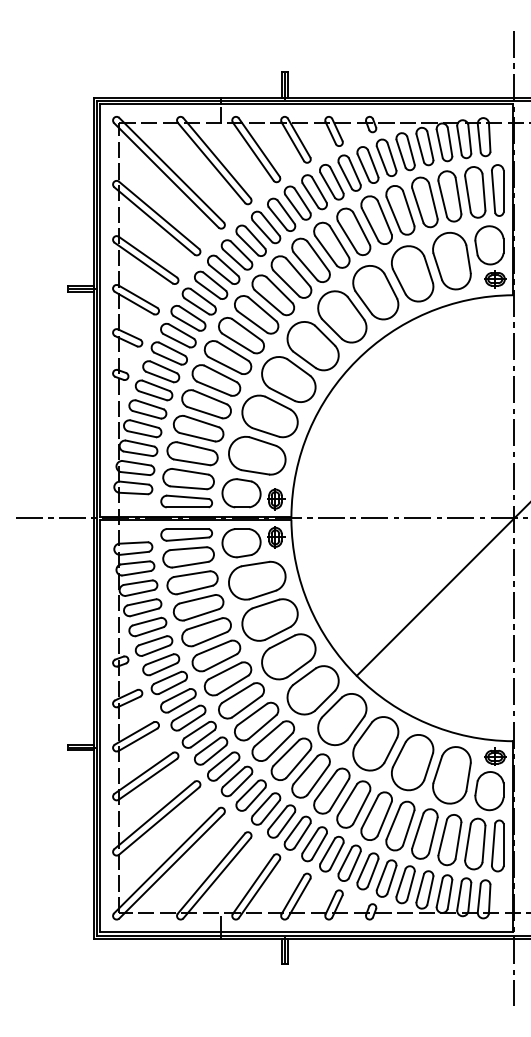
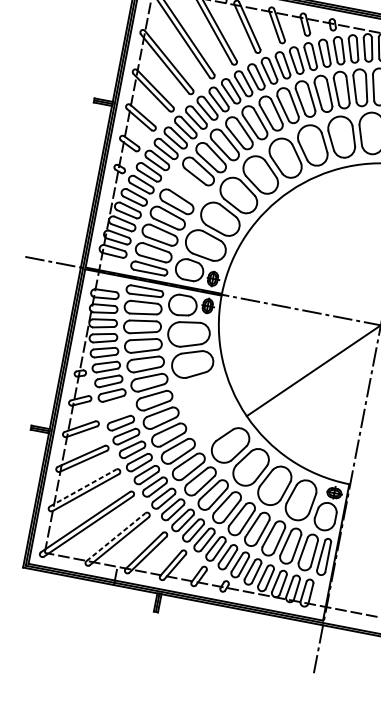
part: (216, 380) -> (187, 186), removed
part: (300, 674) -> (206, 407), removed
part: (178, 700) -> (116, 409), removed
line: (154, 815) -> (83, 487), solid -> dashed
line: (211, 873) -> (115, 537), solid -> dashed

